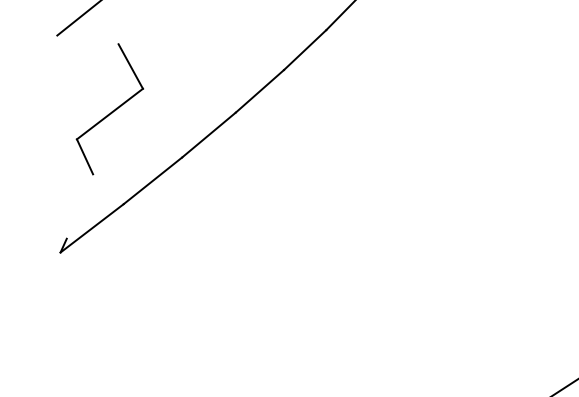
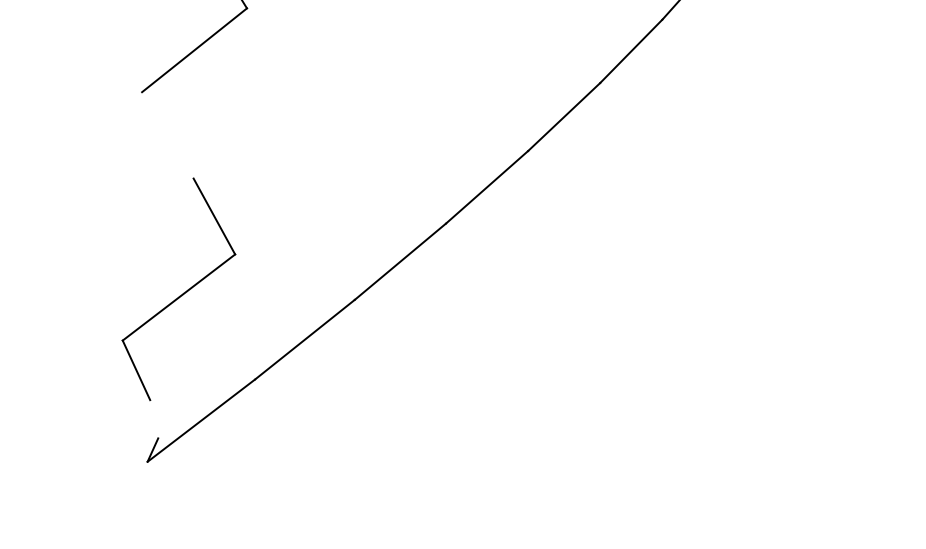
part: (109, 109) -> (178, 289), moved

